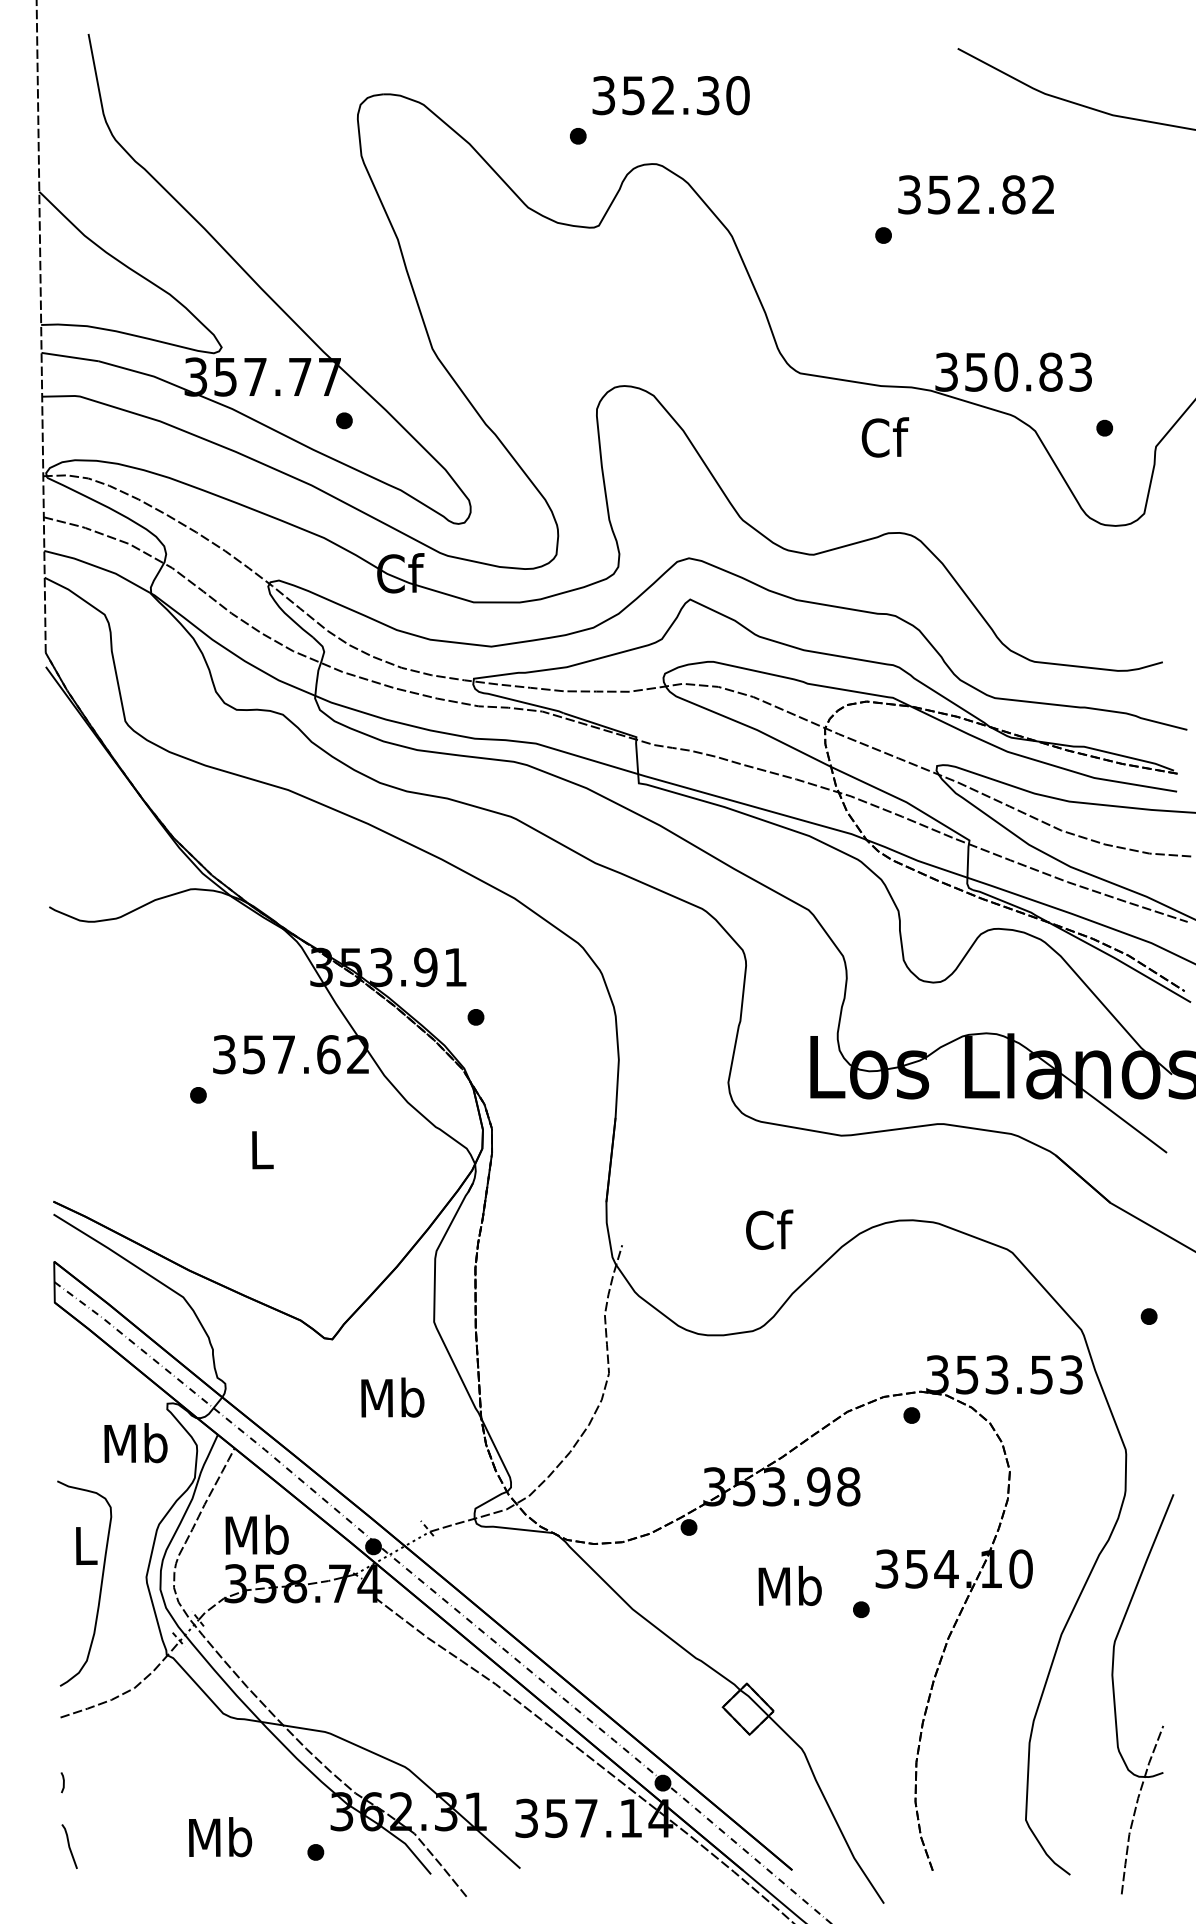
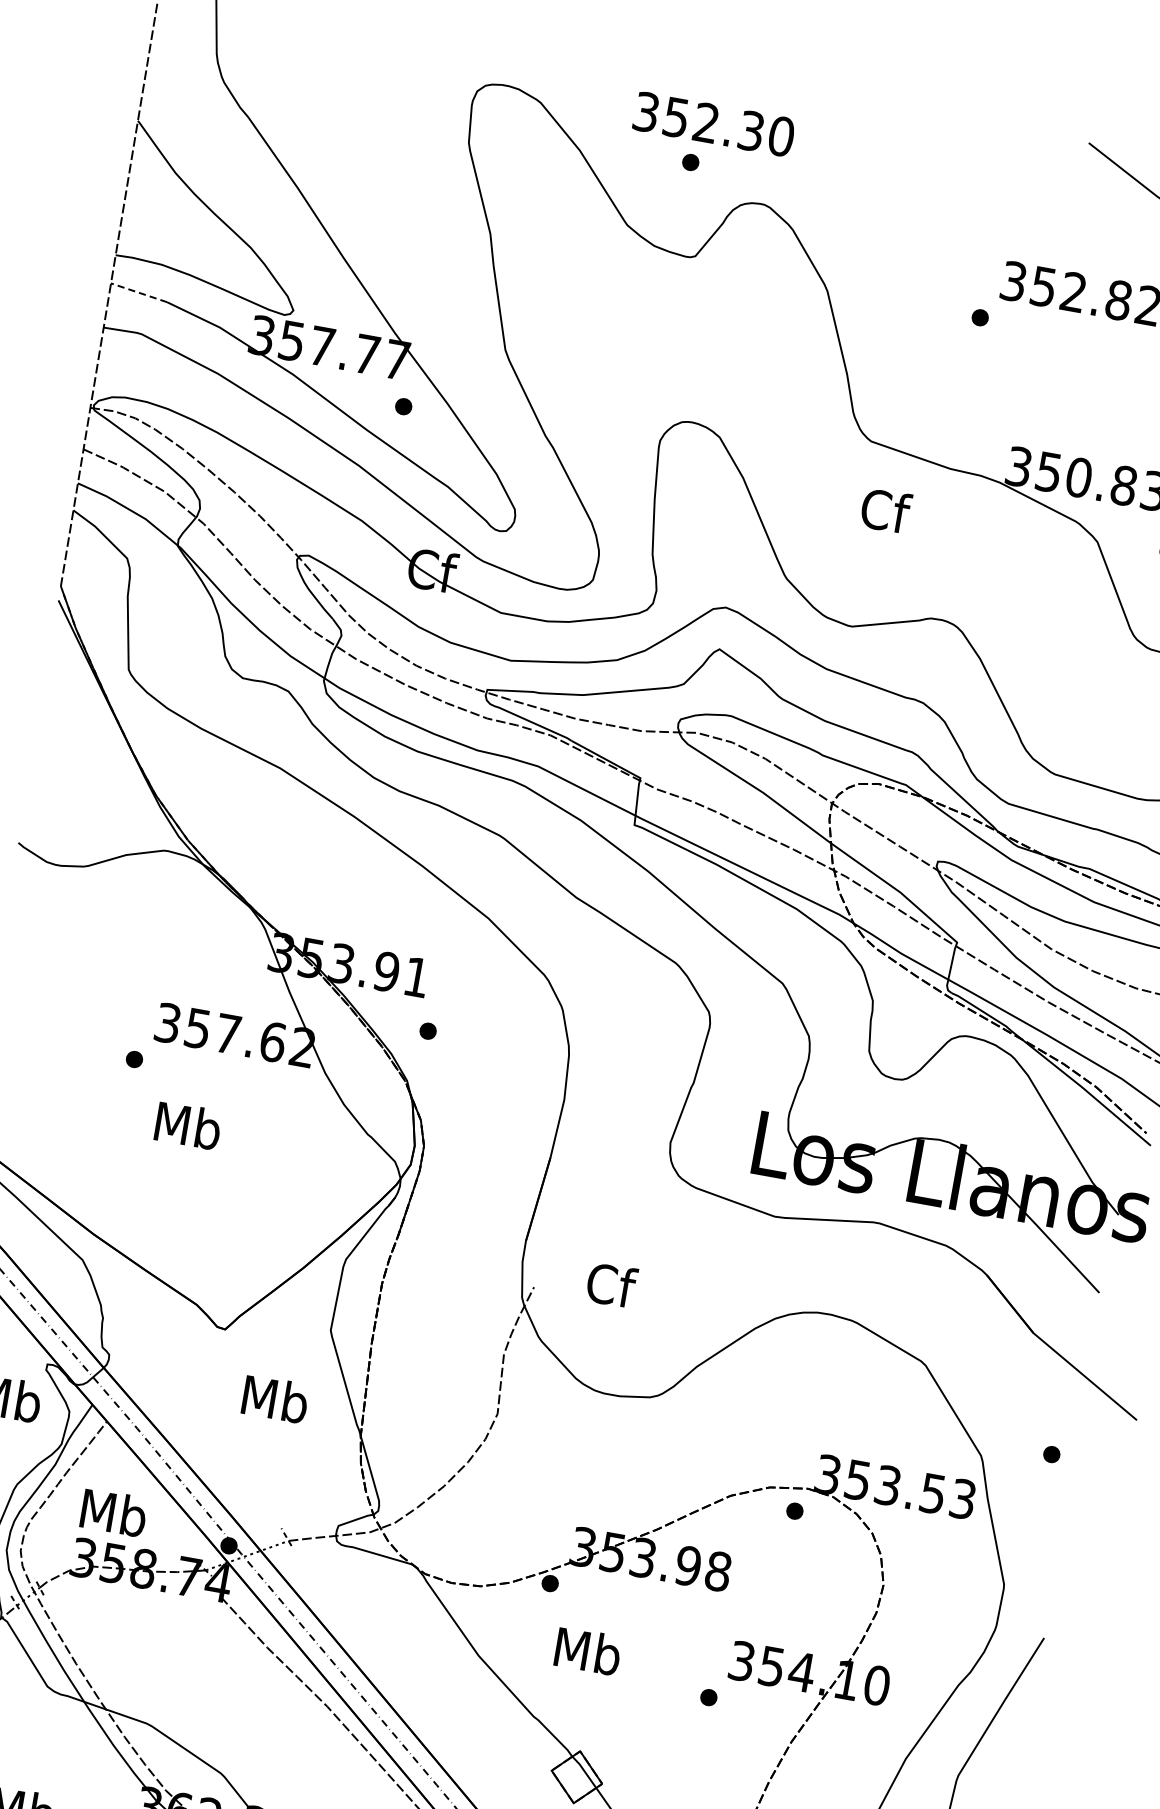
text: (670, 95) -> (713, 124), moved
line: (70, 357) -> (139, 293), solid -> dashed
text: (885, 437) -> (886, 510), moved
text: (261, 1149) -> (188, 1125), L -> Mb
text: (769, 1229) -> (611, 1284), moved
text: (789, 1585) -> (587, 1650), moved

